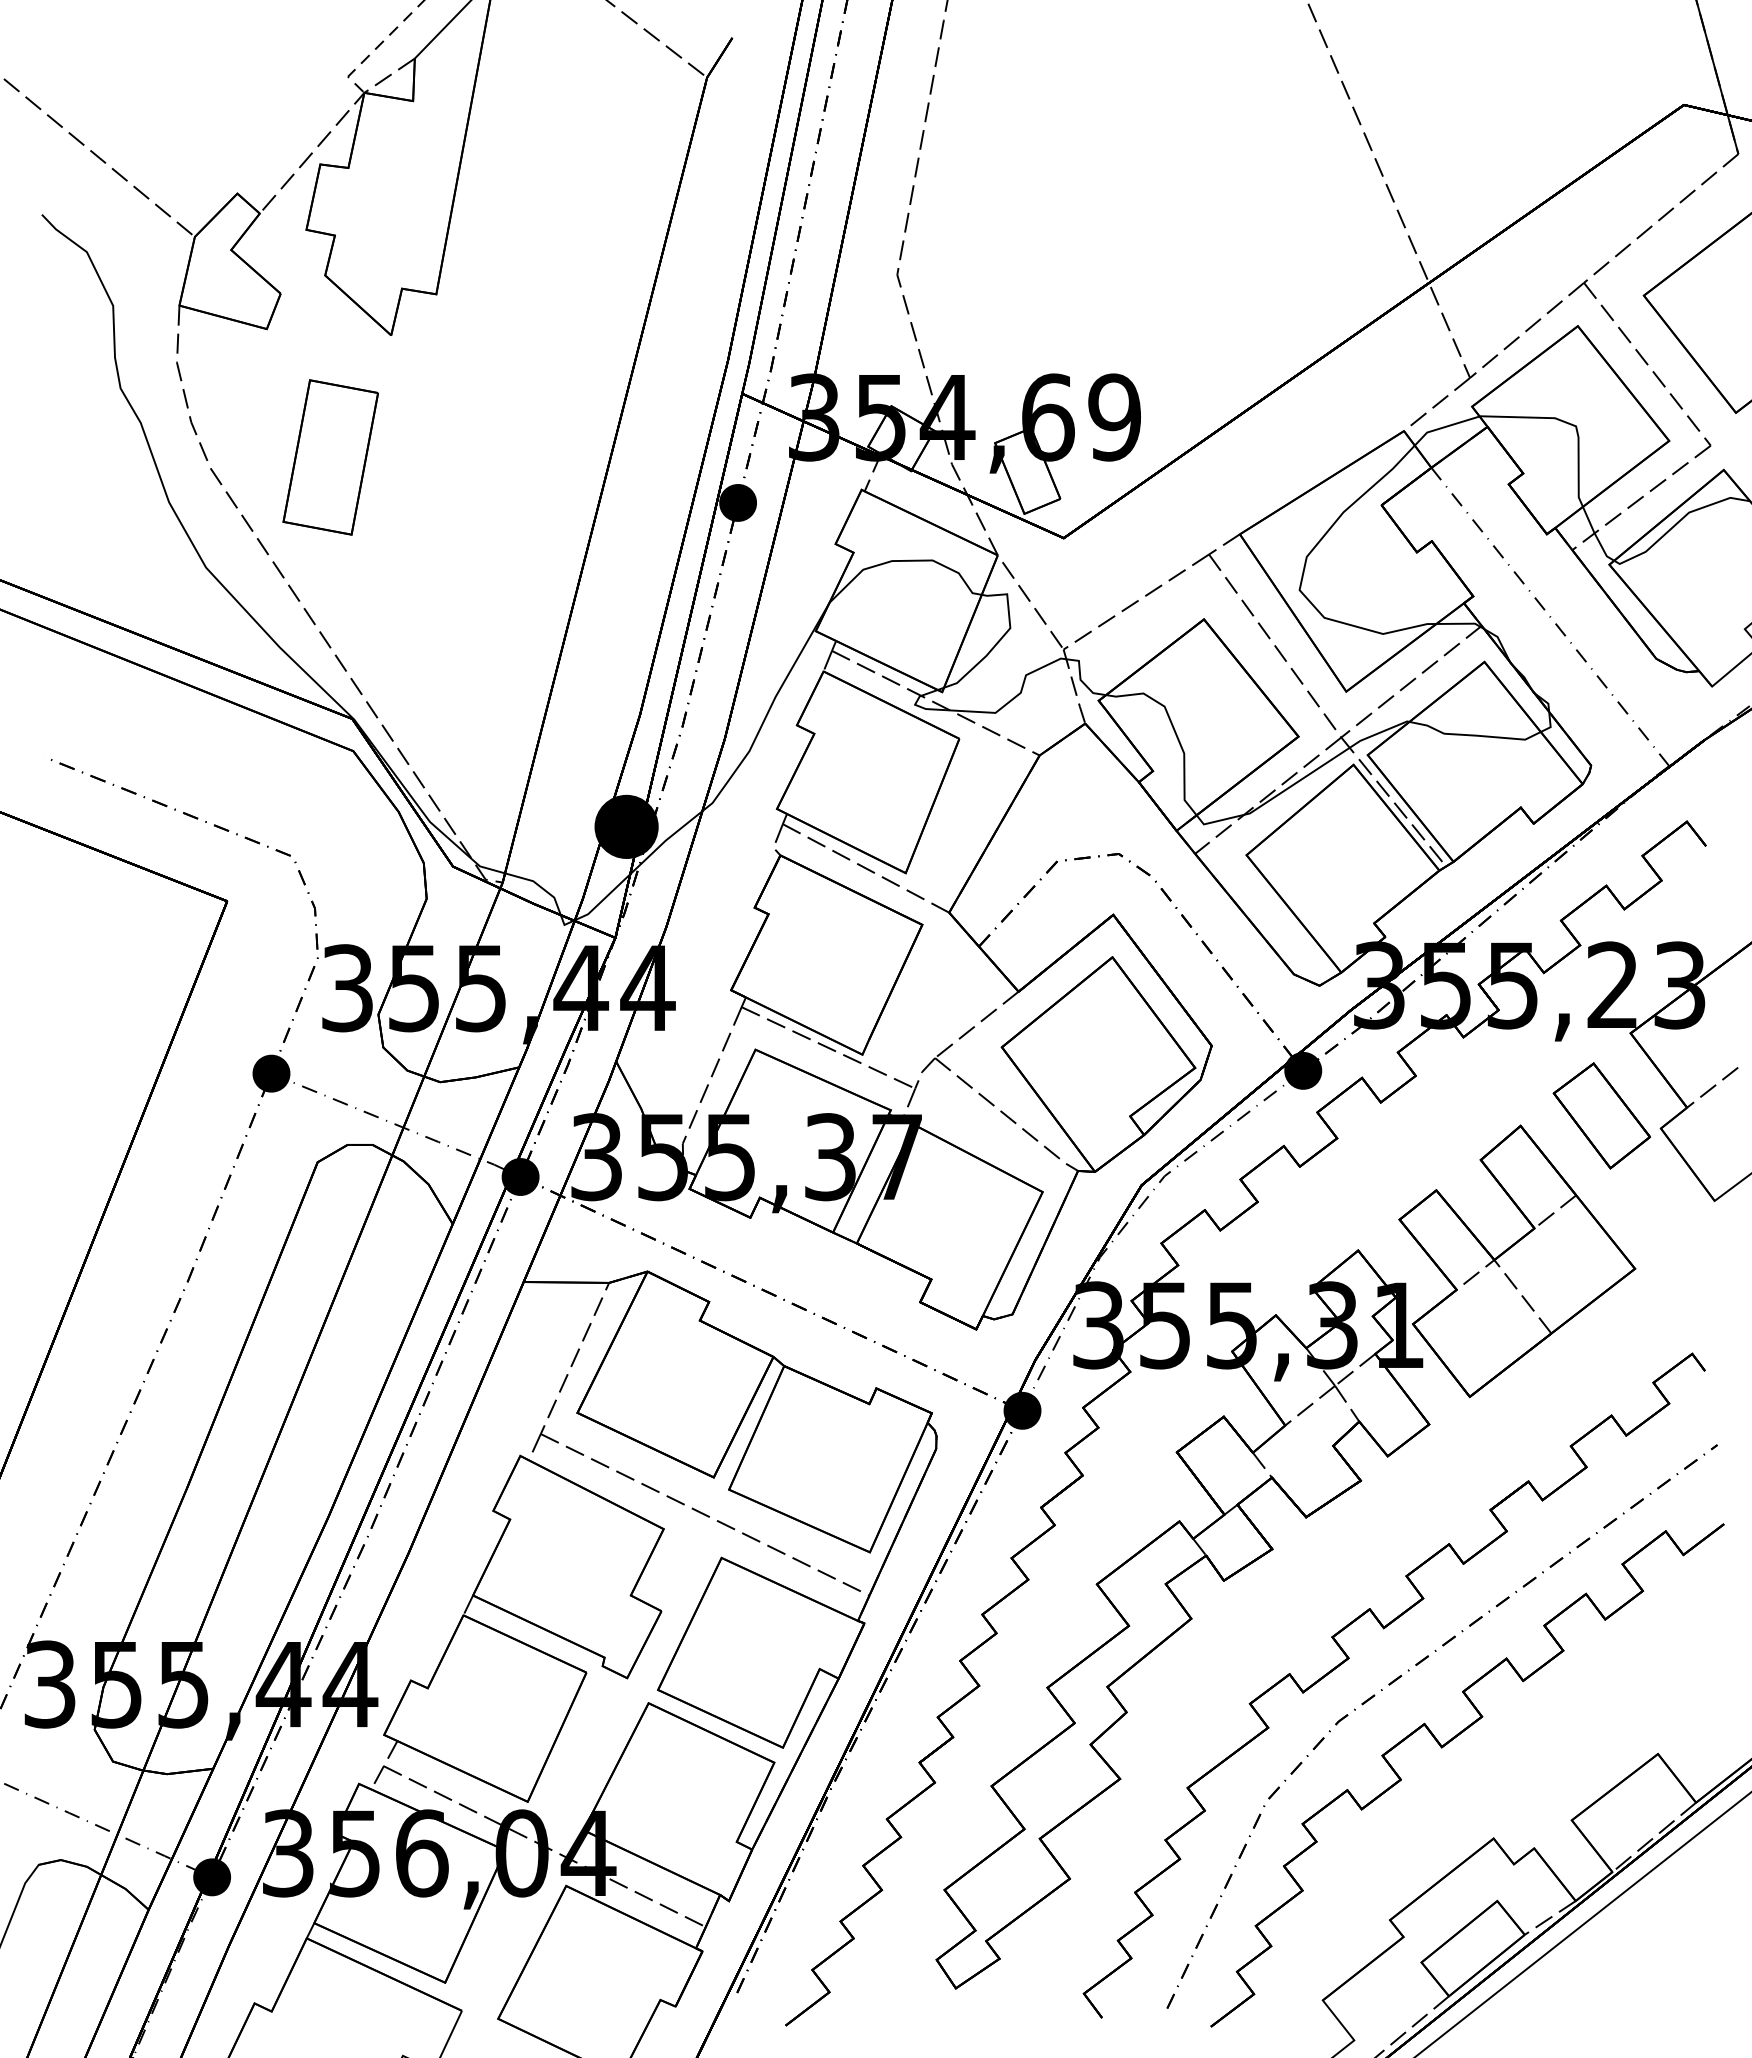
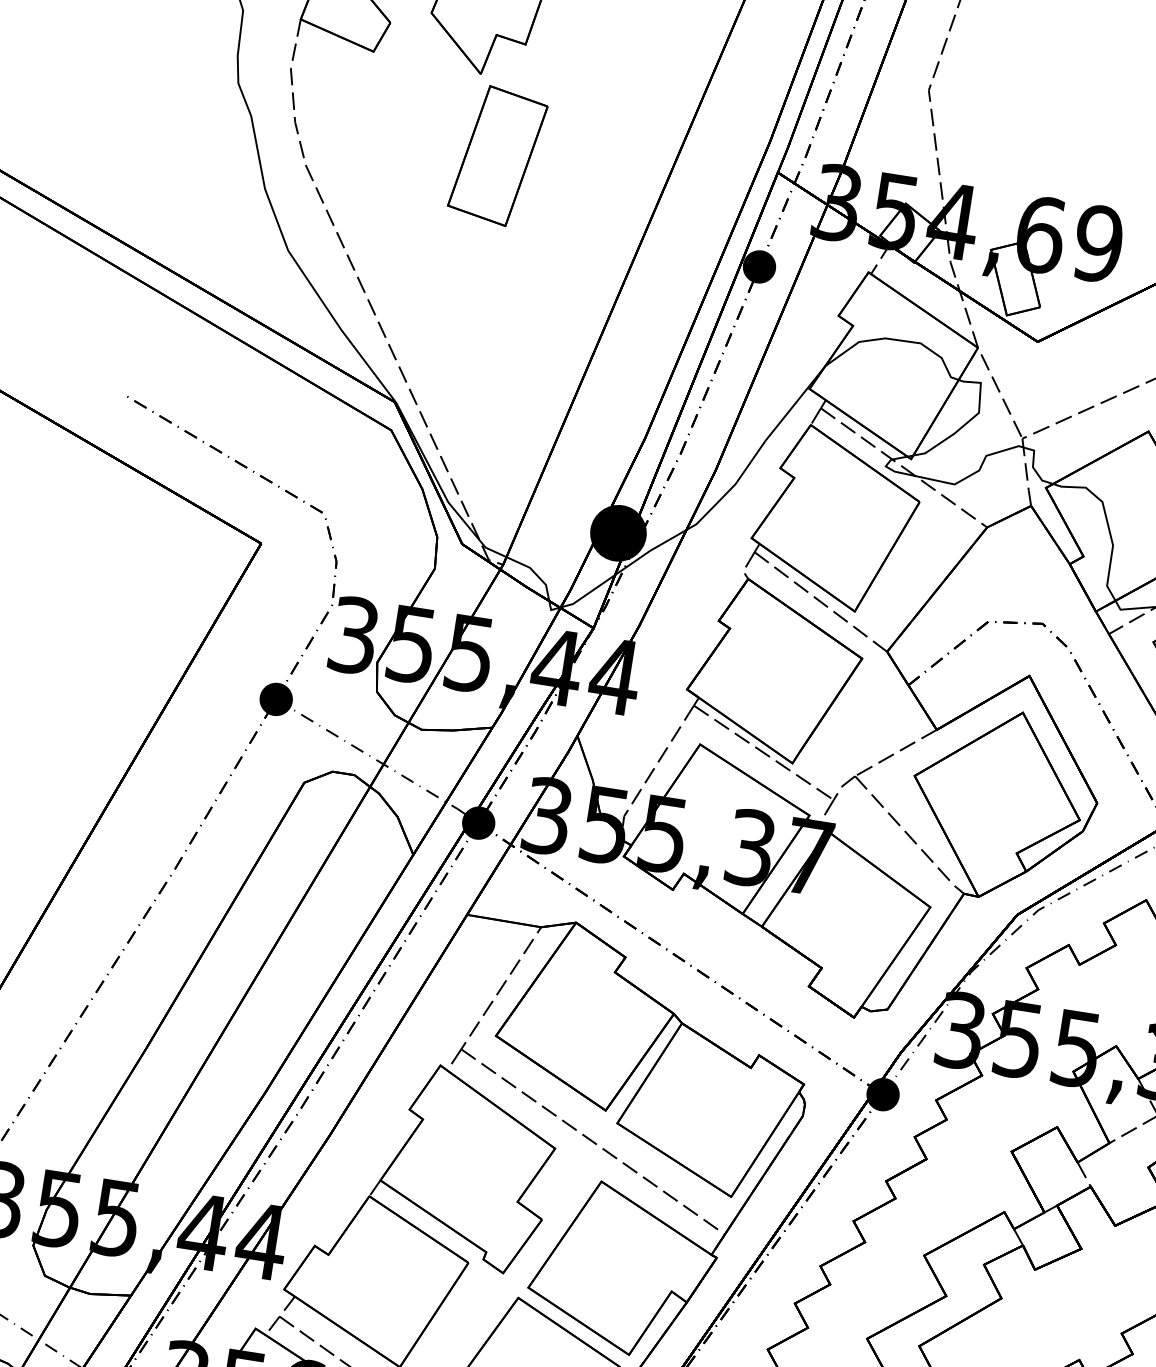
part: (330, 457) -> (497, 156), moved

